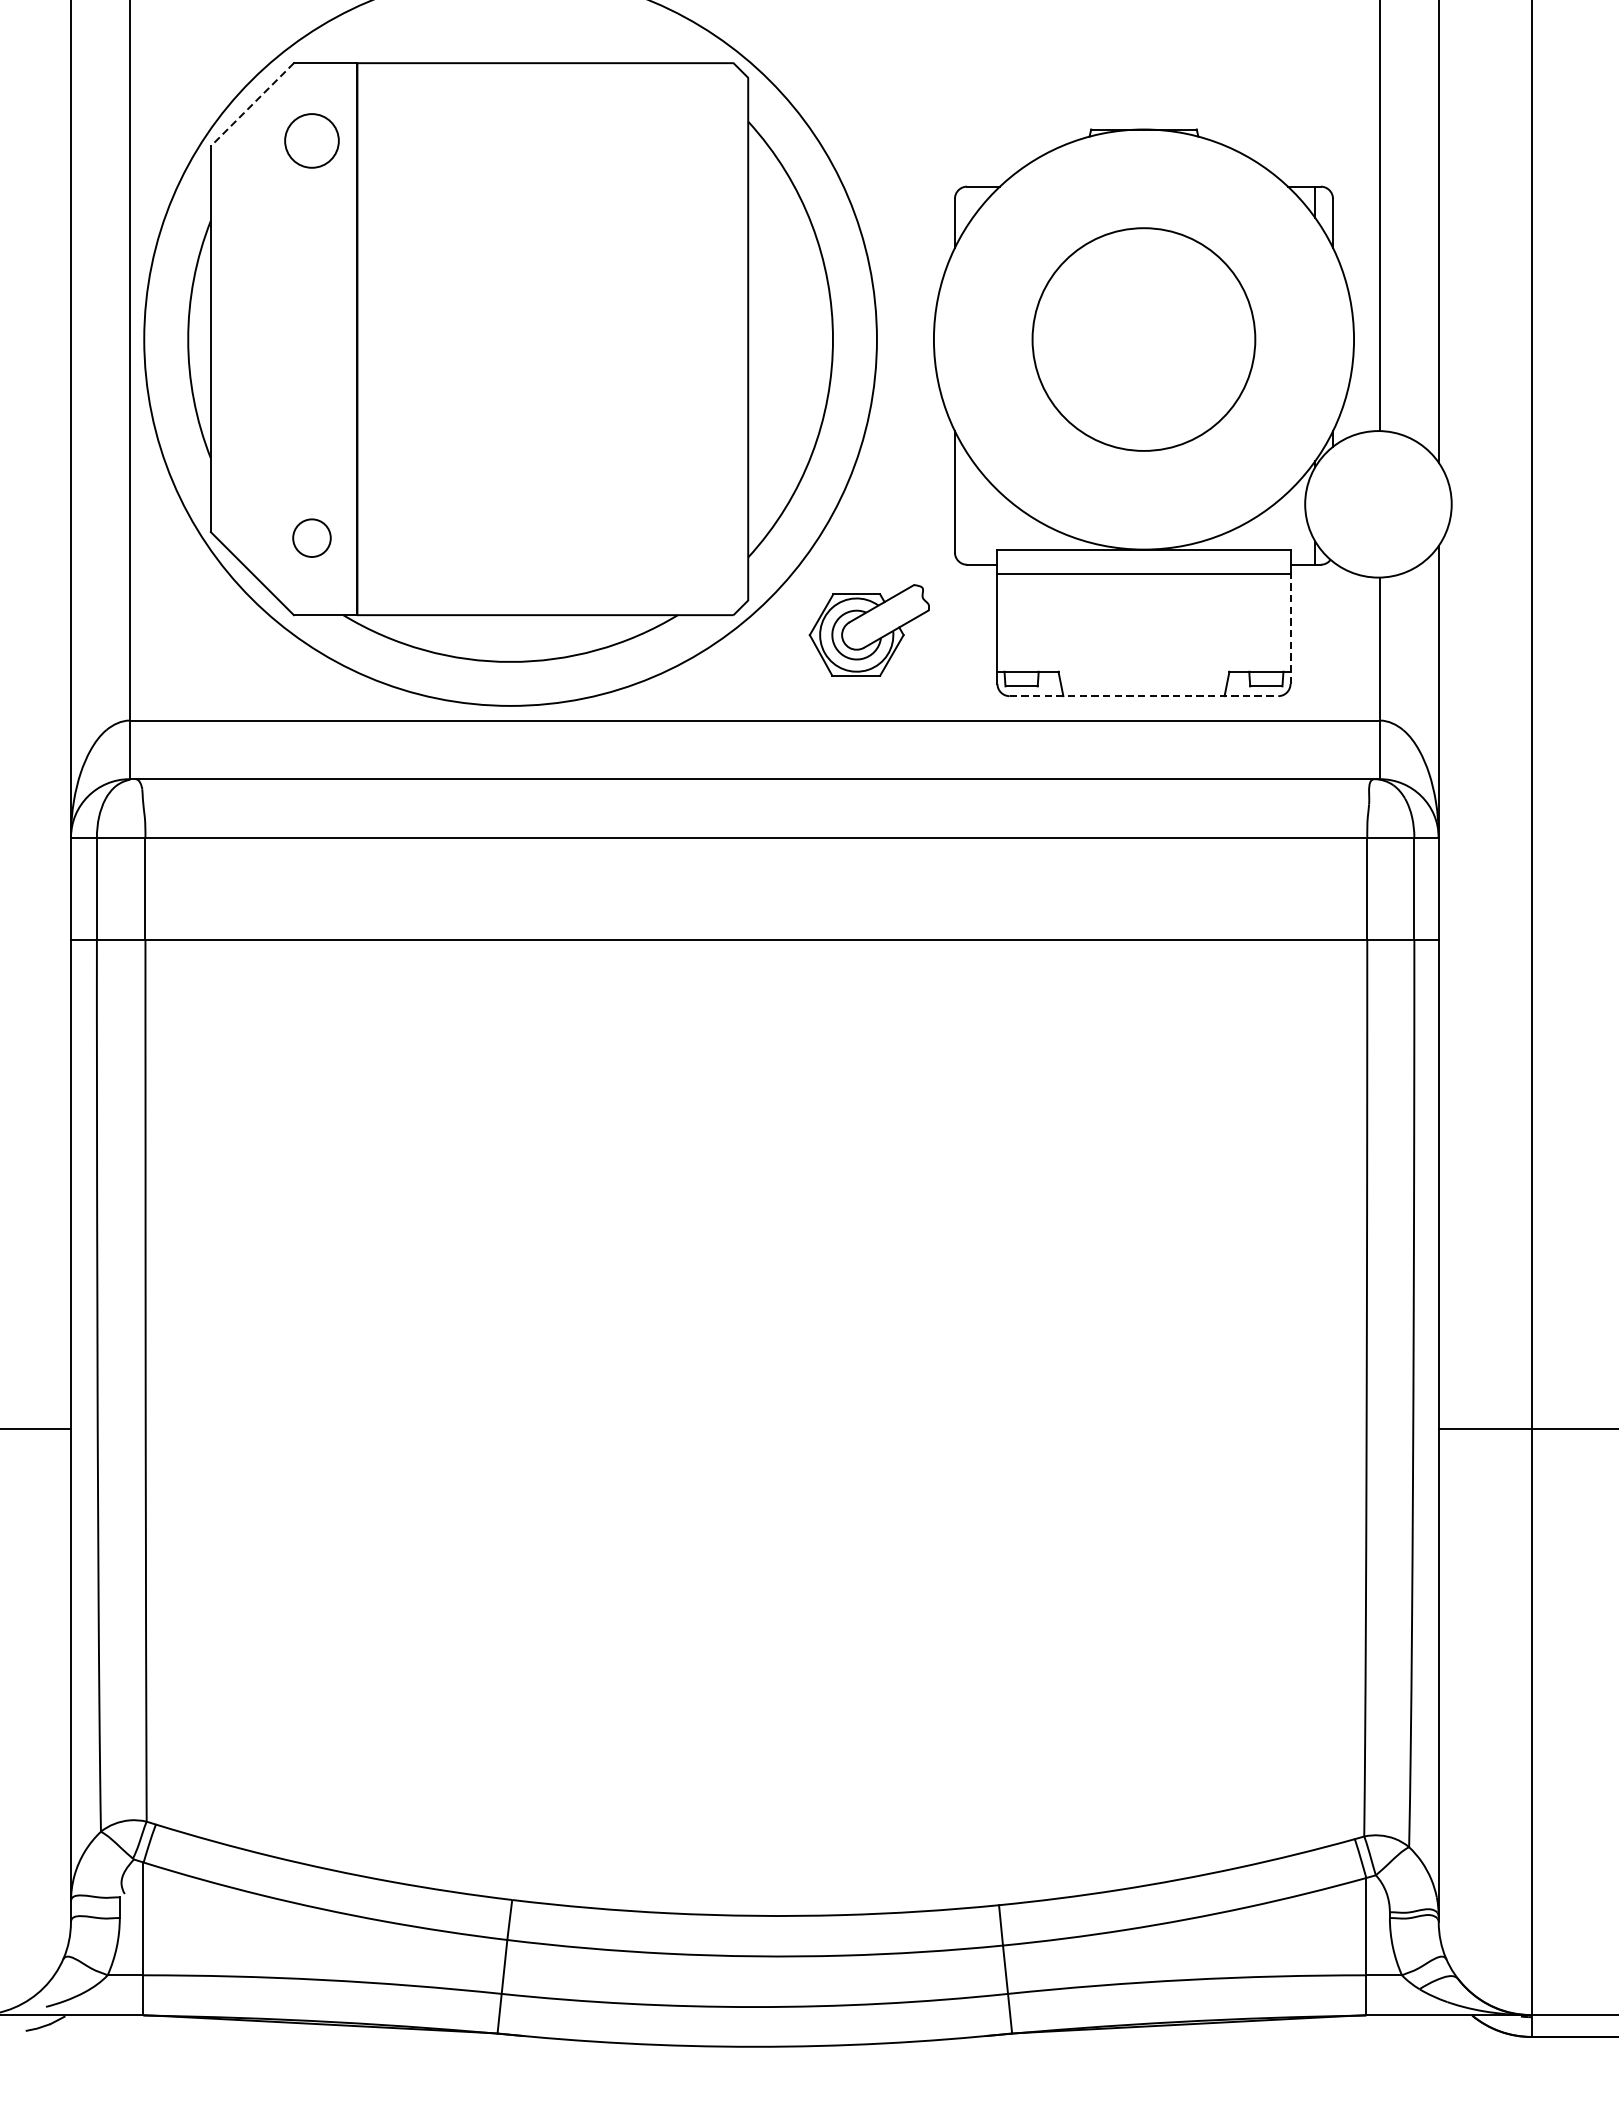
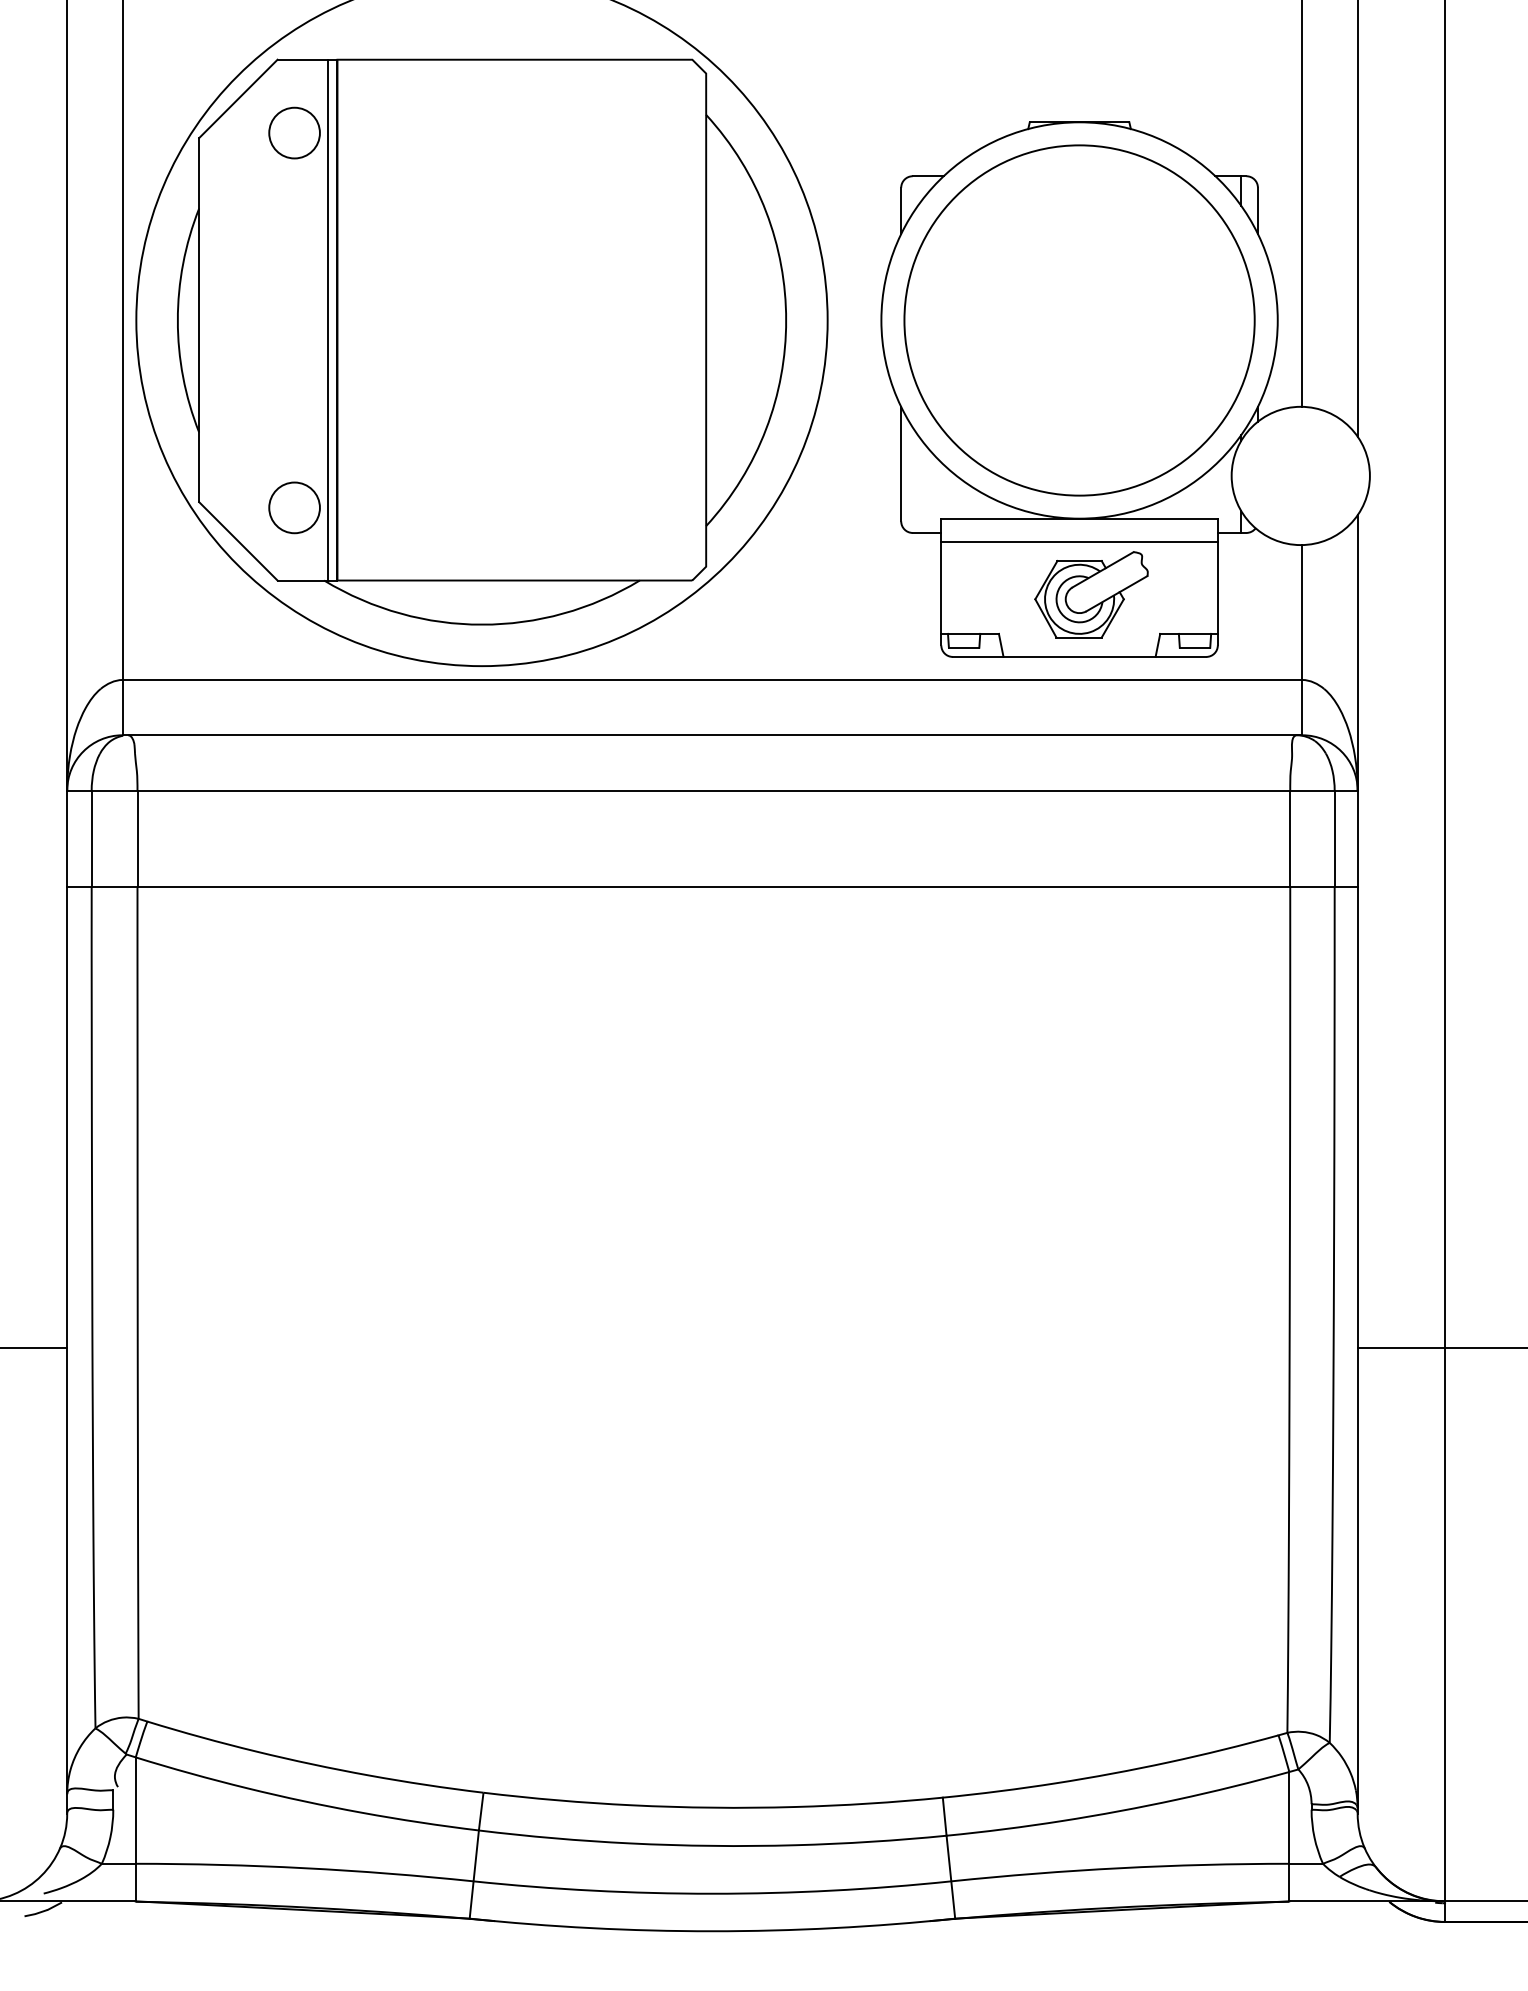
line: (252, 105) -> (238, 99), dashed -> solid
line: (347, 338) -> (328, 319), added
circle: (1143, 339) -> (1079, 320), size x1.67
circle: (311, 537) -> (294, 507), size x1.43
line: (1290, 628) -> (1217, 593), dashed -> solid
part: (869, 629) -> (1091, 594), moved
line: (1143, 695) -> (1079, 656), dashed -> solid

